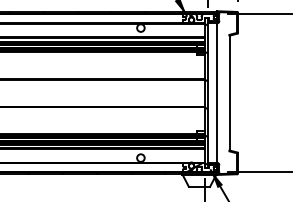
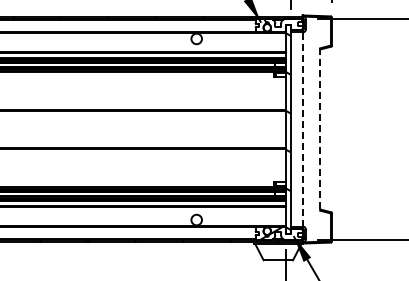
line: (216, 93) -> (302, 129), solid -> dashed
line: (229, 93) -> (320, 130), solid -> dashed

